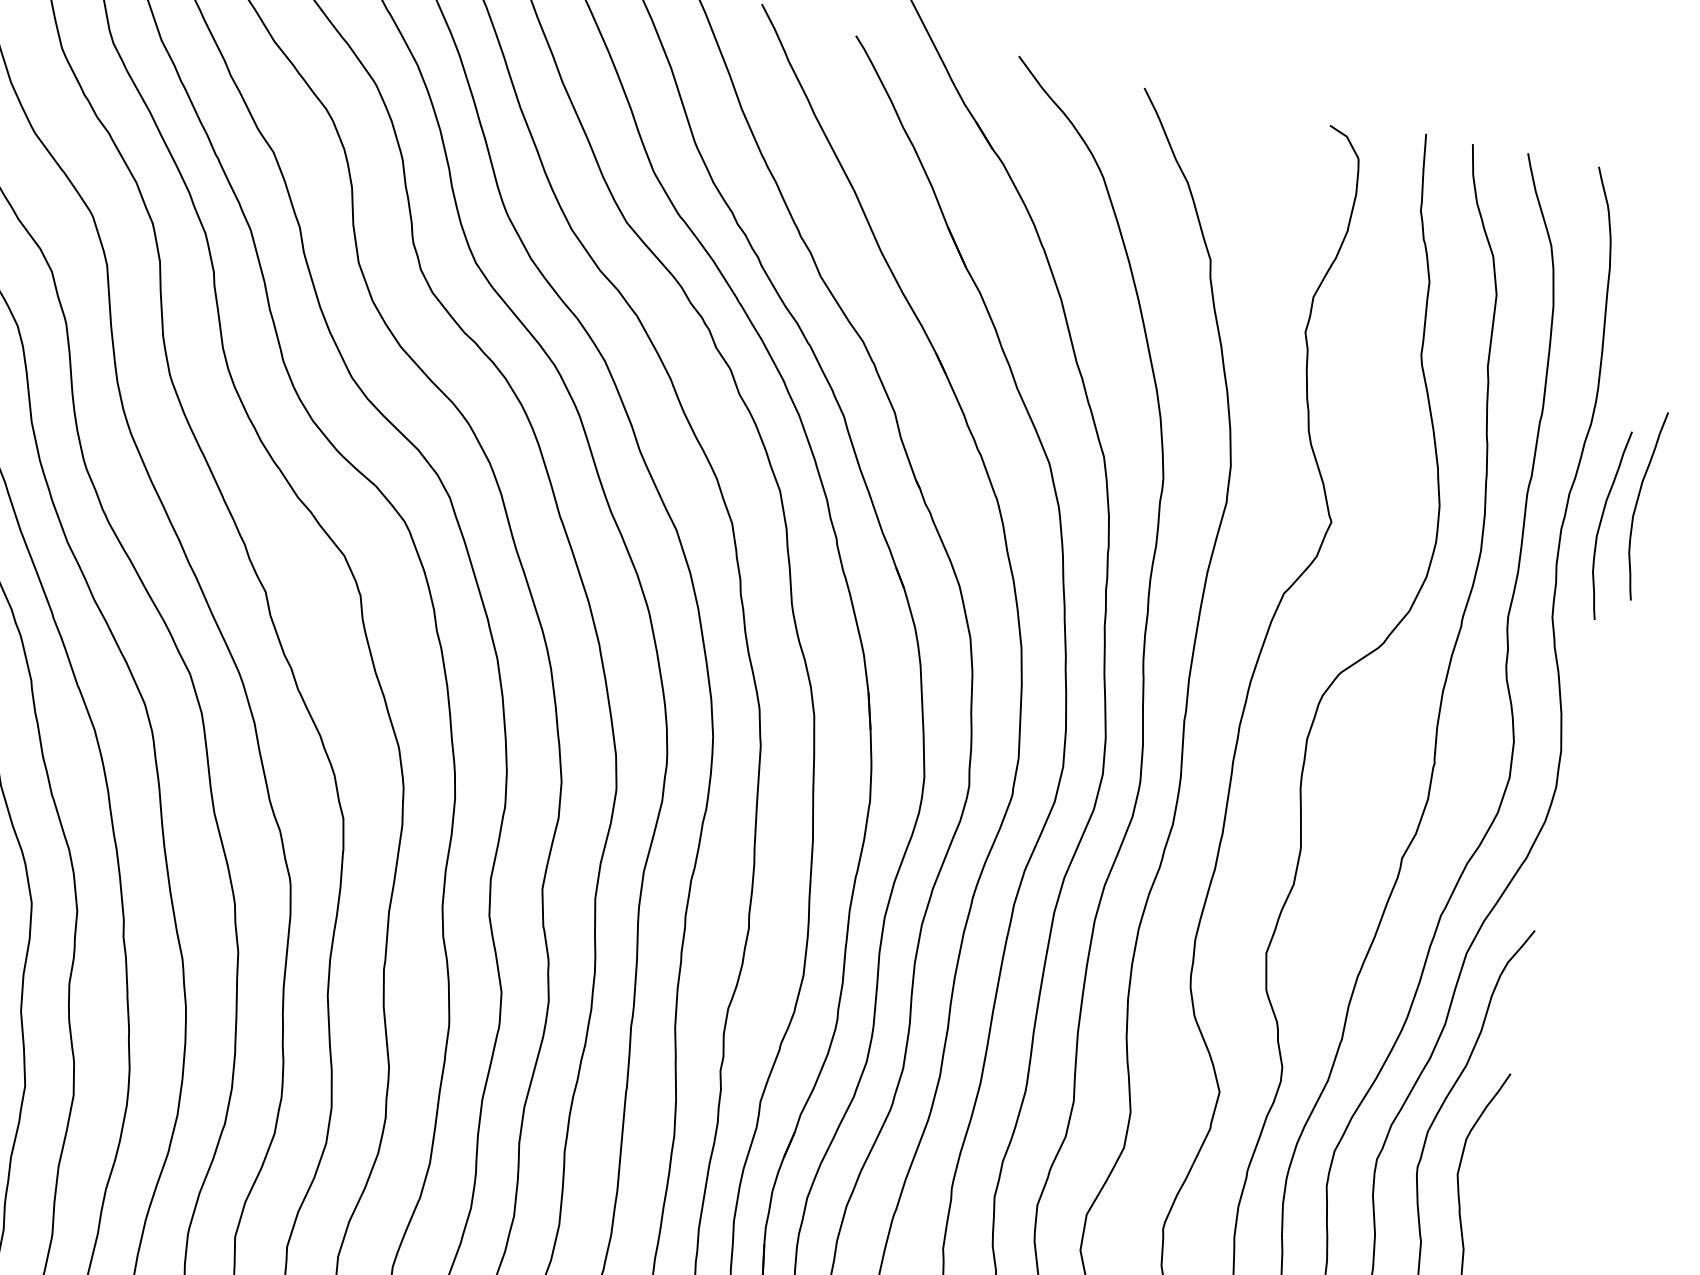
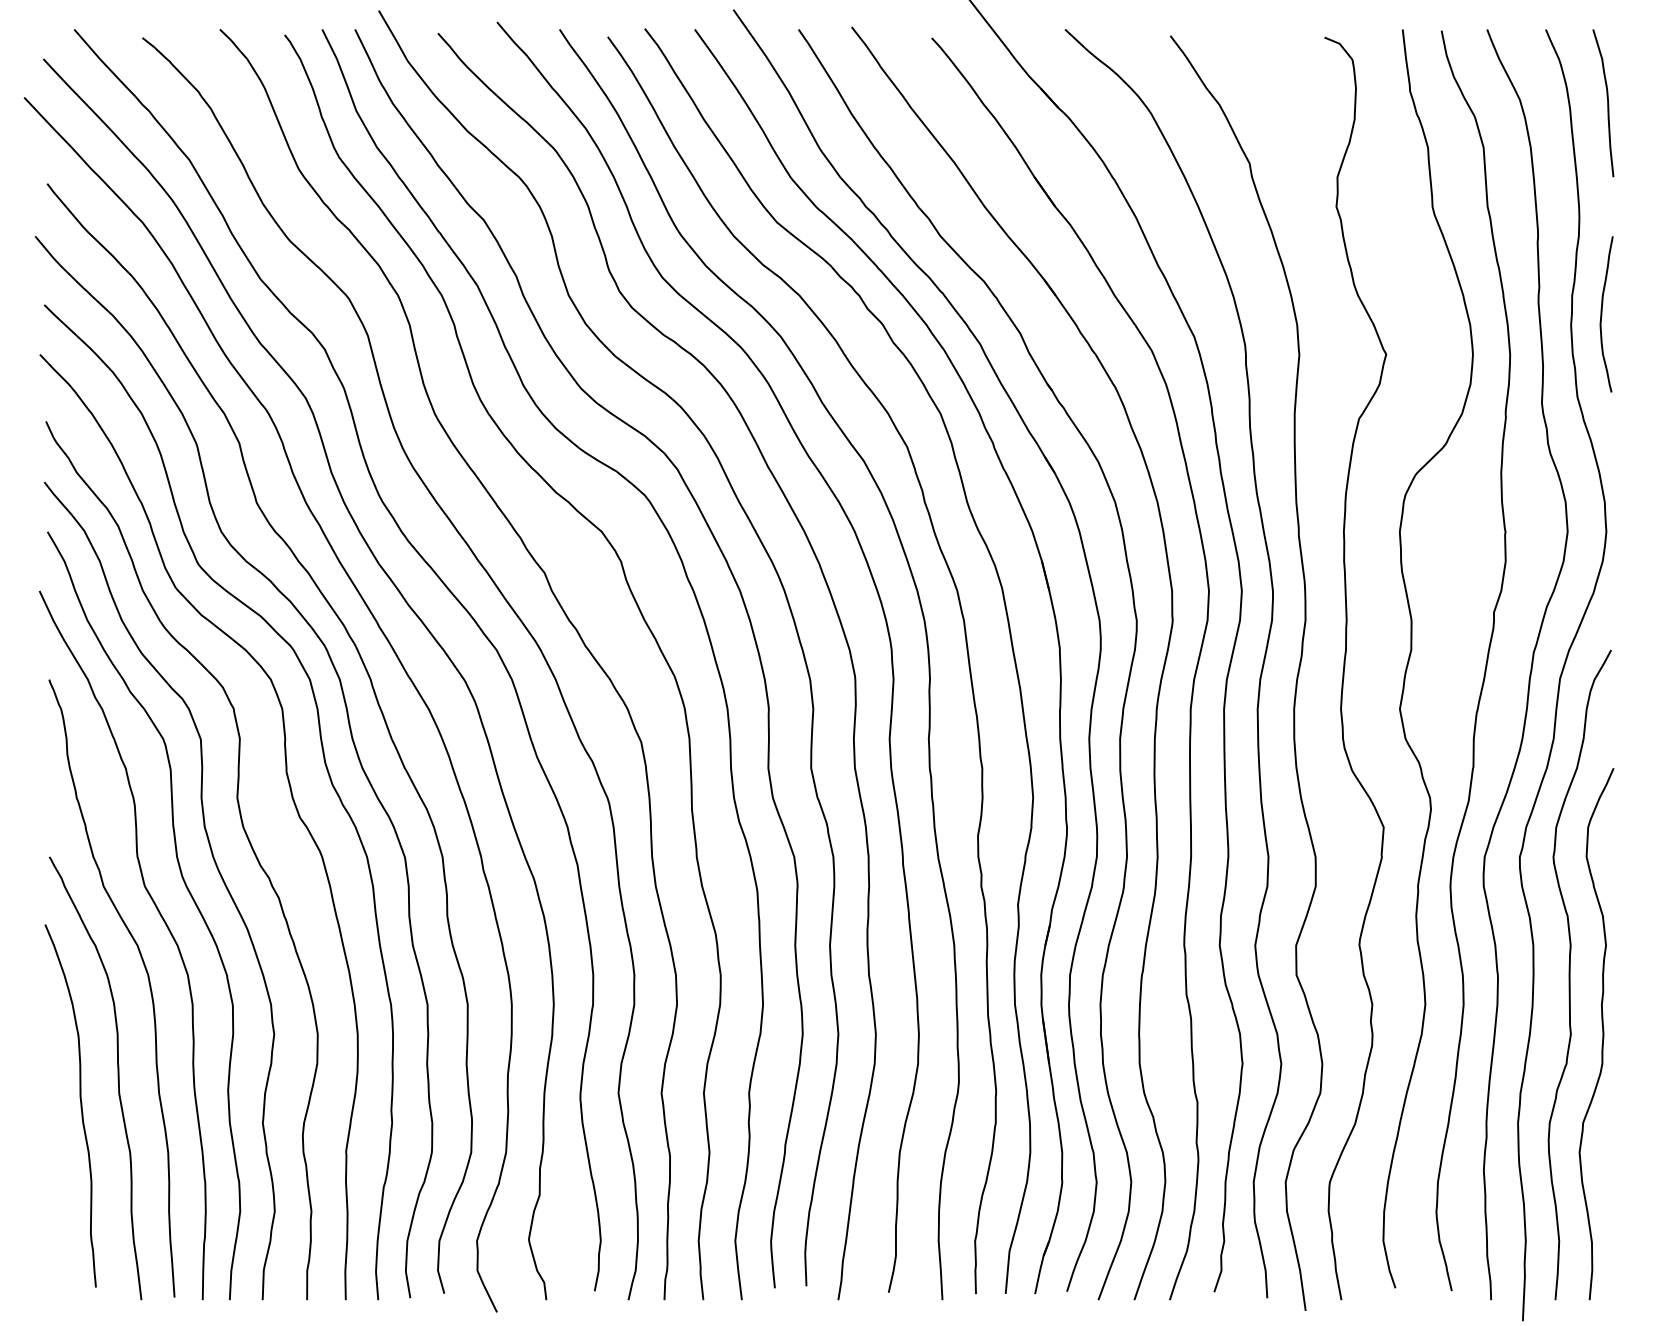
curve: (1656, 270) -> (1607, 103), added
curve: (1637, 504) -> (1628, 293), removed

